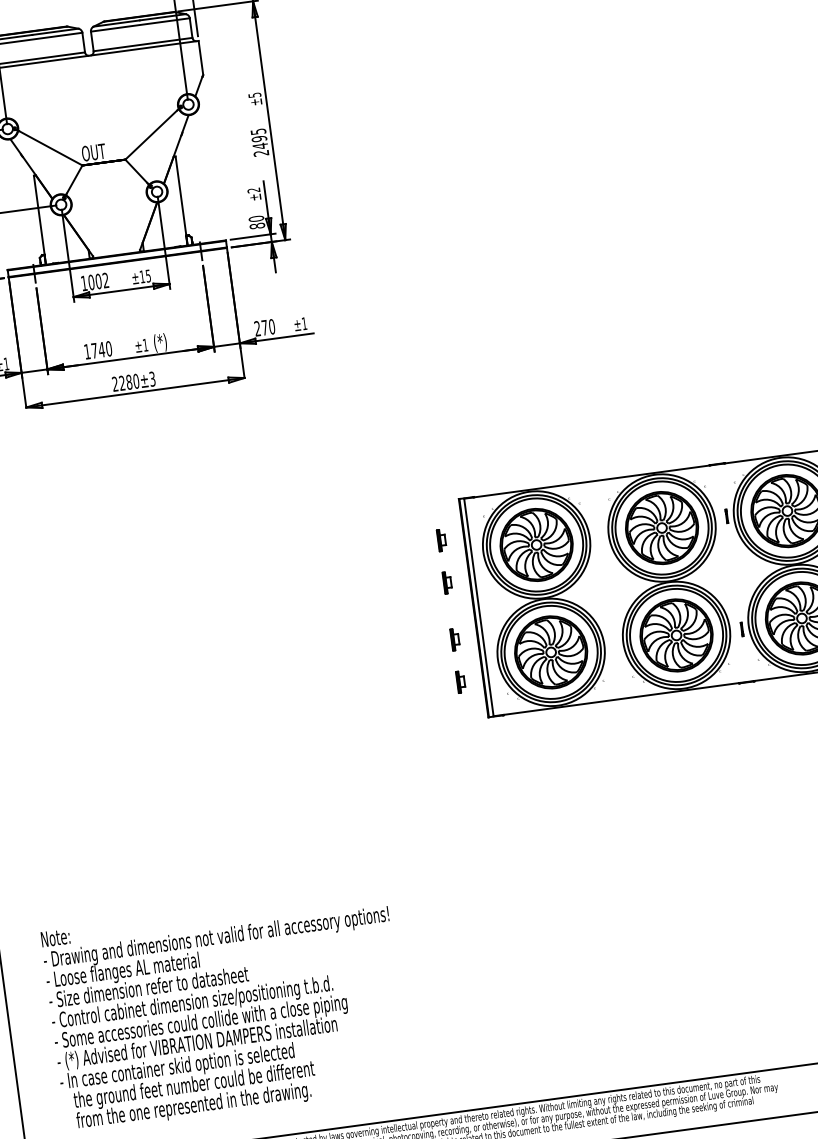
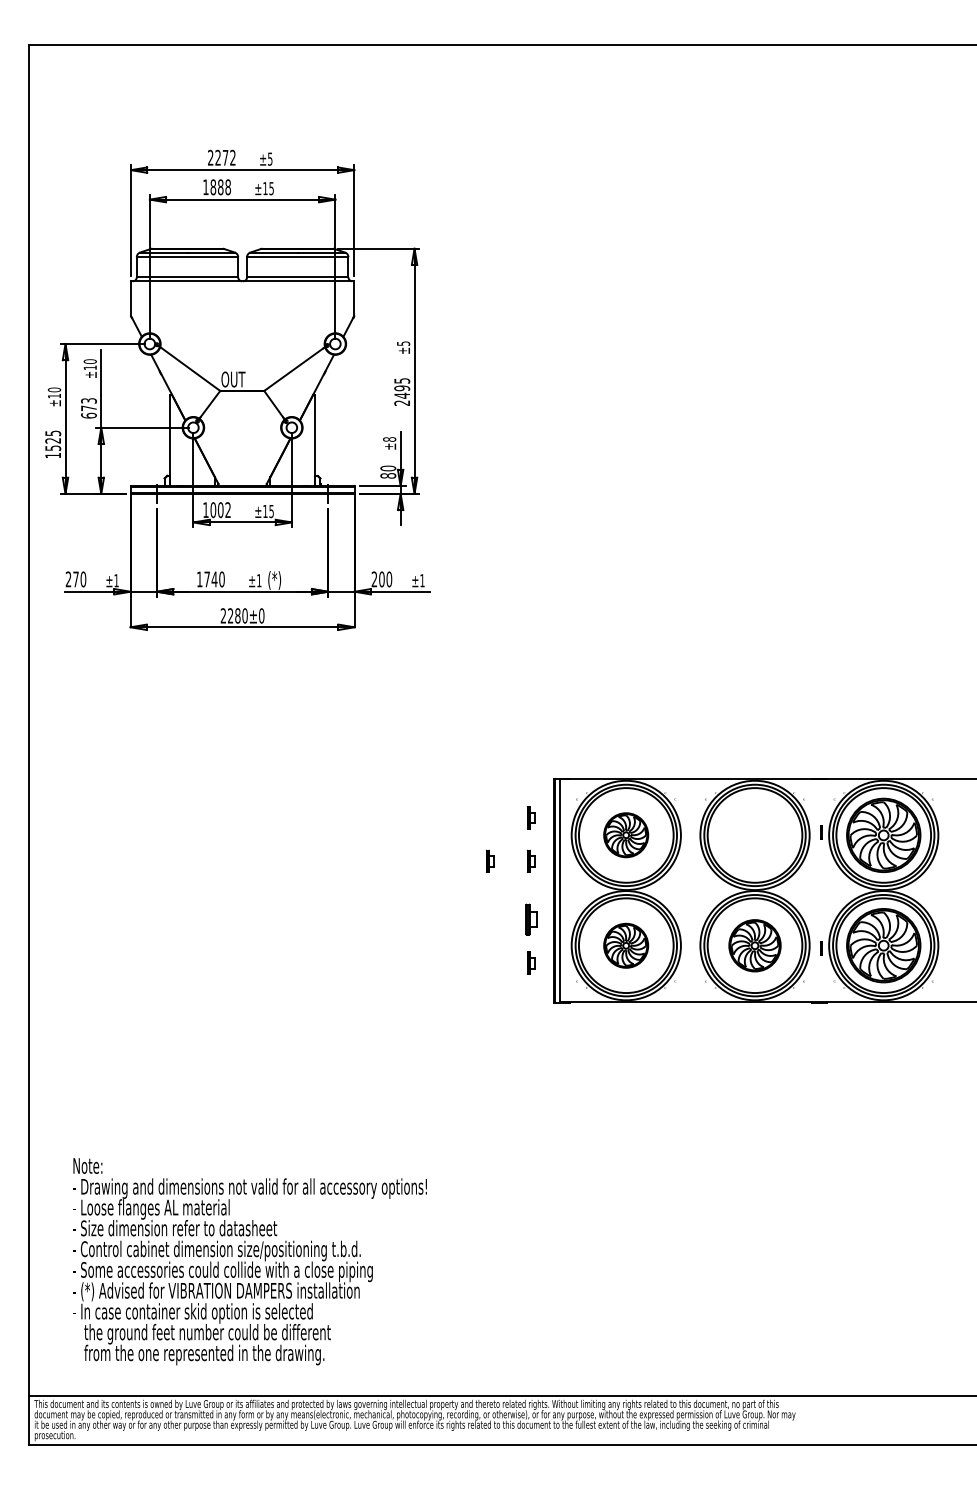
text: (253, 190) -> (389, 439), ±2 -> ±8
text: (264, 327) -> (381, 579), 270 -> 200
text: (152, 378) -> (261, 615), 2280±3 -> 2280±0
part: (661, 527) -> (754, 834), removed
part: (535, 544) -> (625, 834), size x0.6
part: (406, 587) -> (489, 860), added
part: (676, 635) -> (754, 945), size x0.7
part: (454, 639) -> (530, 919), size x1.4
part: (550, 652) -> (625, 945), size x0.6

